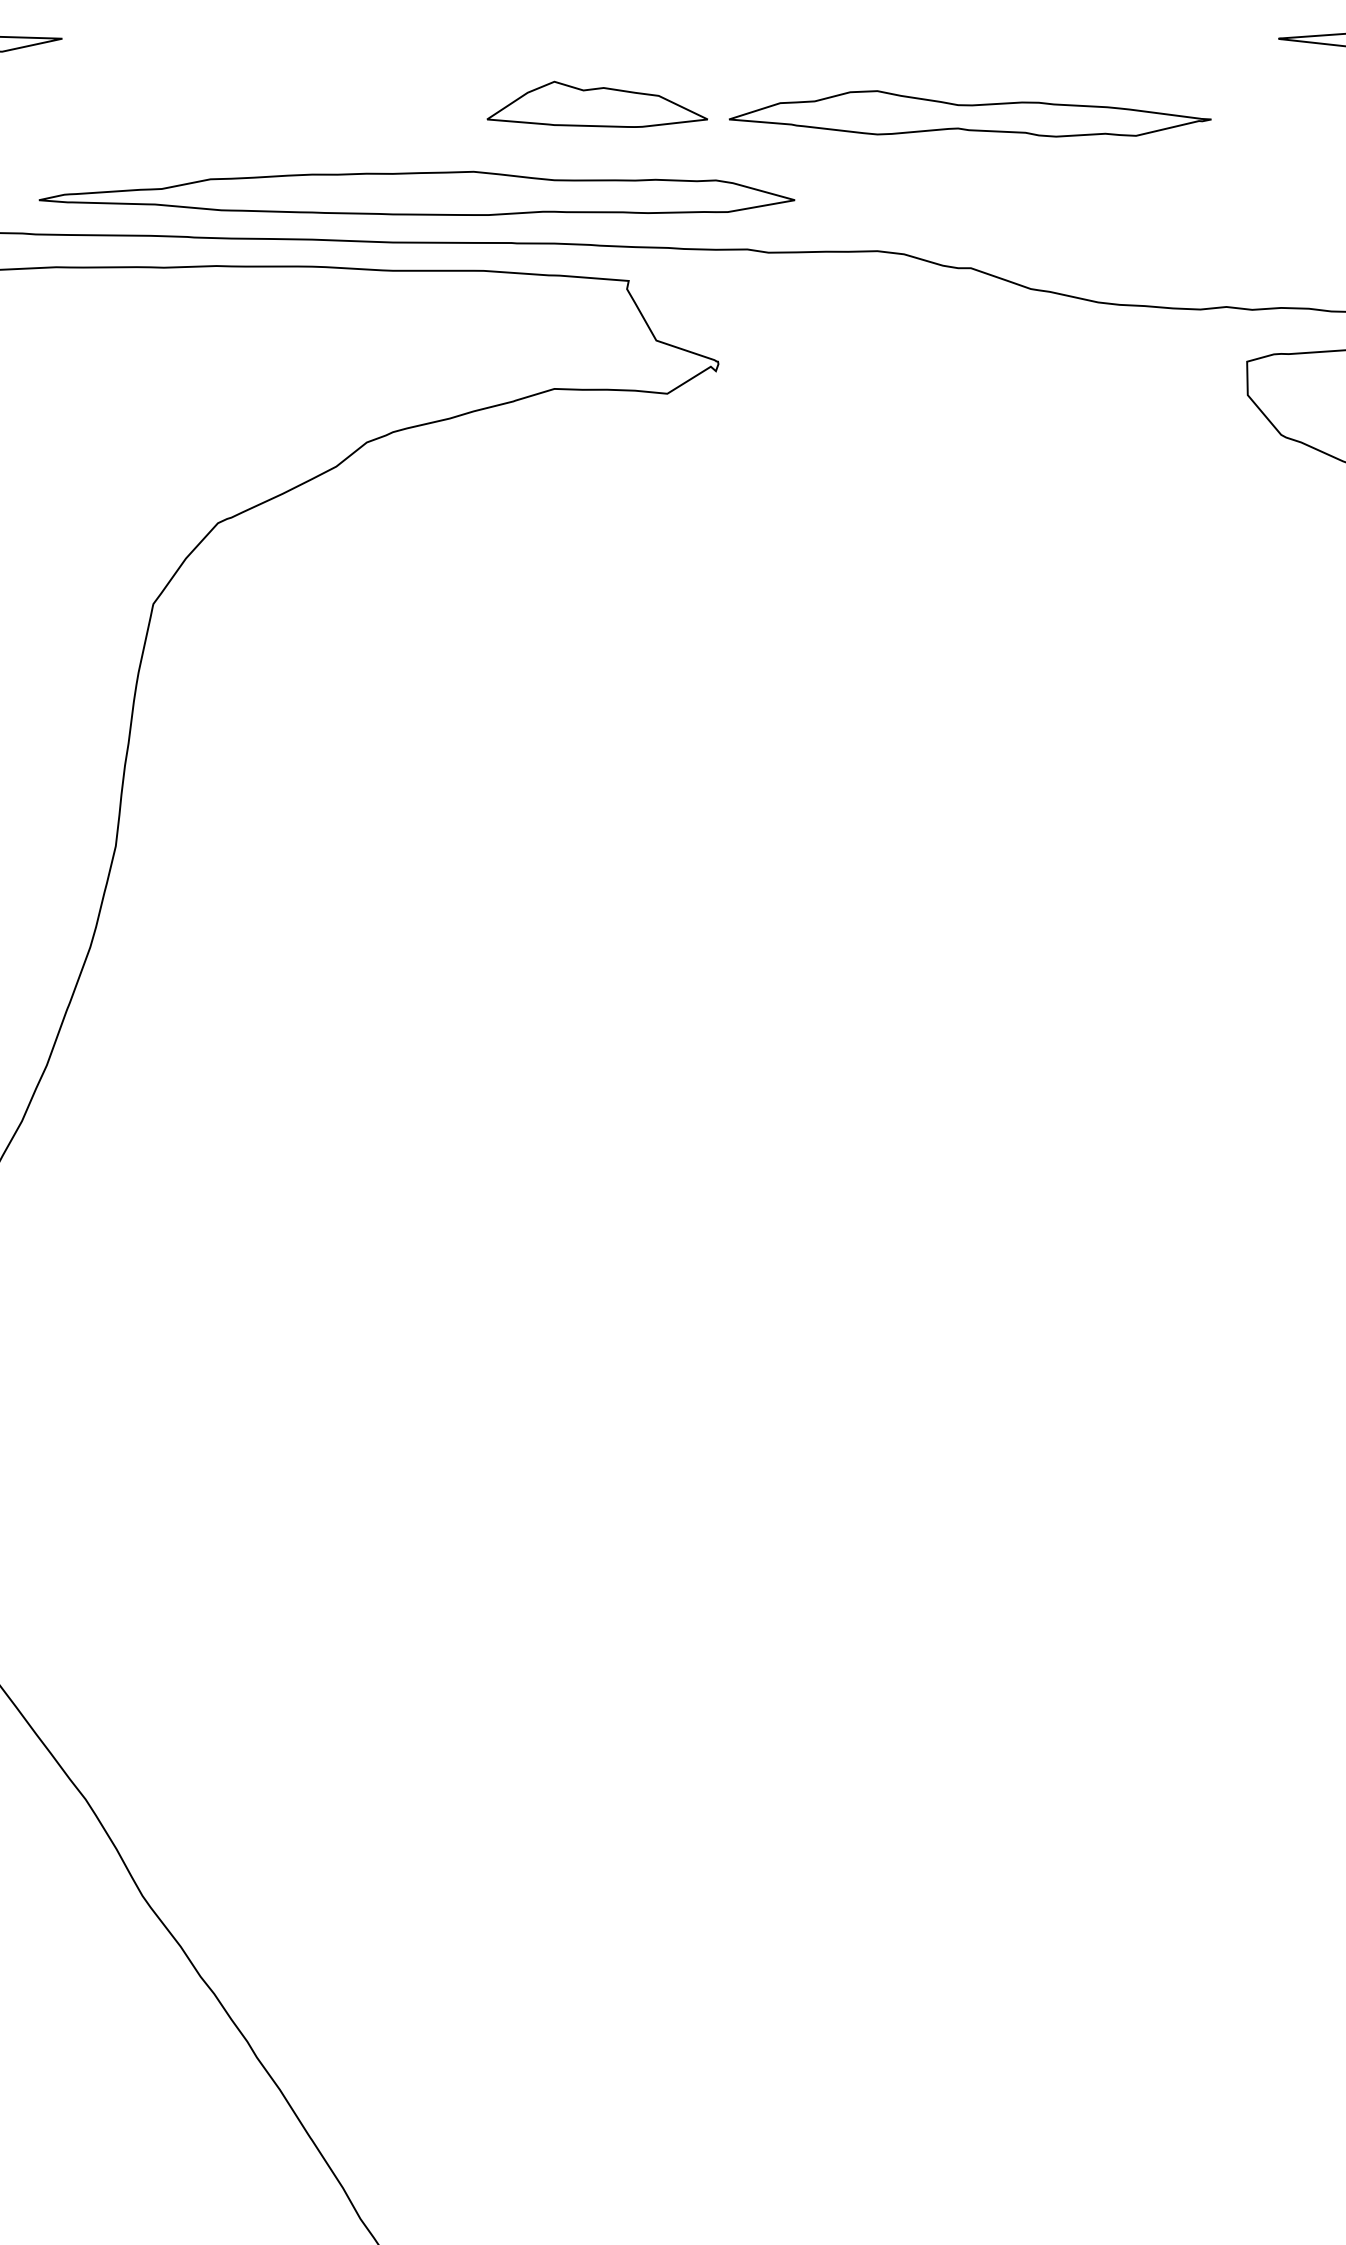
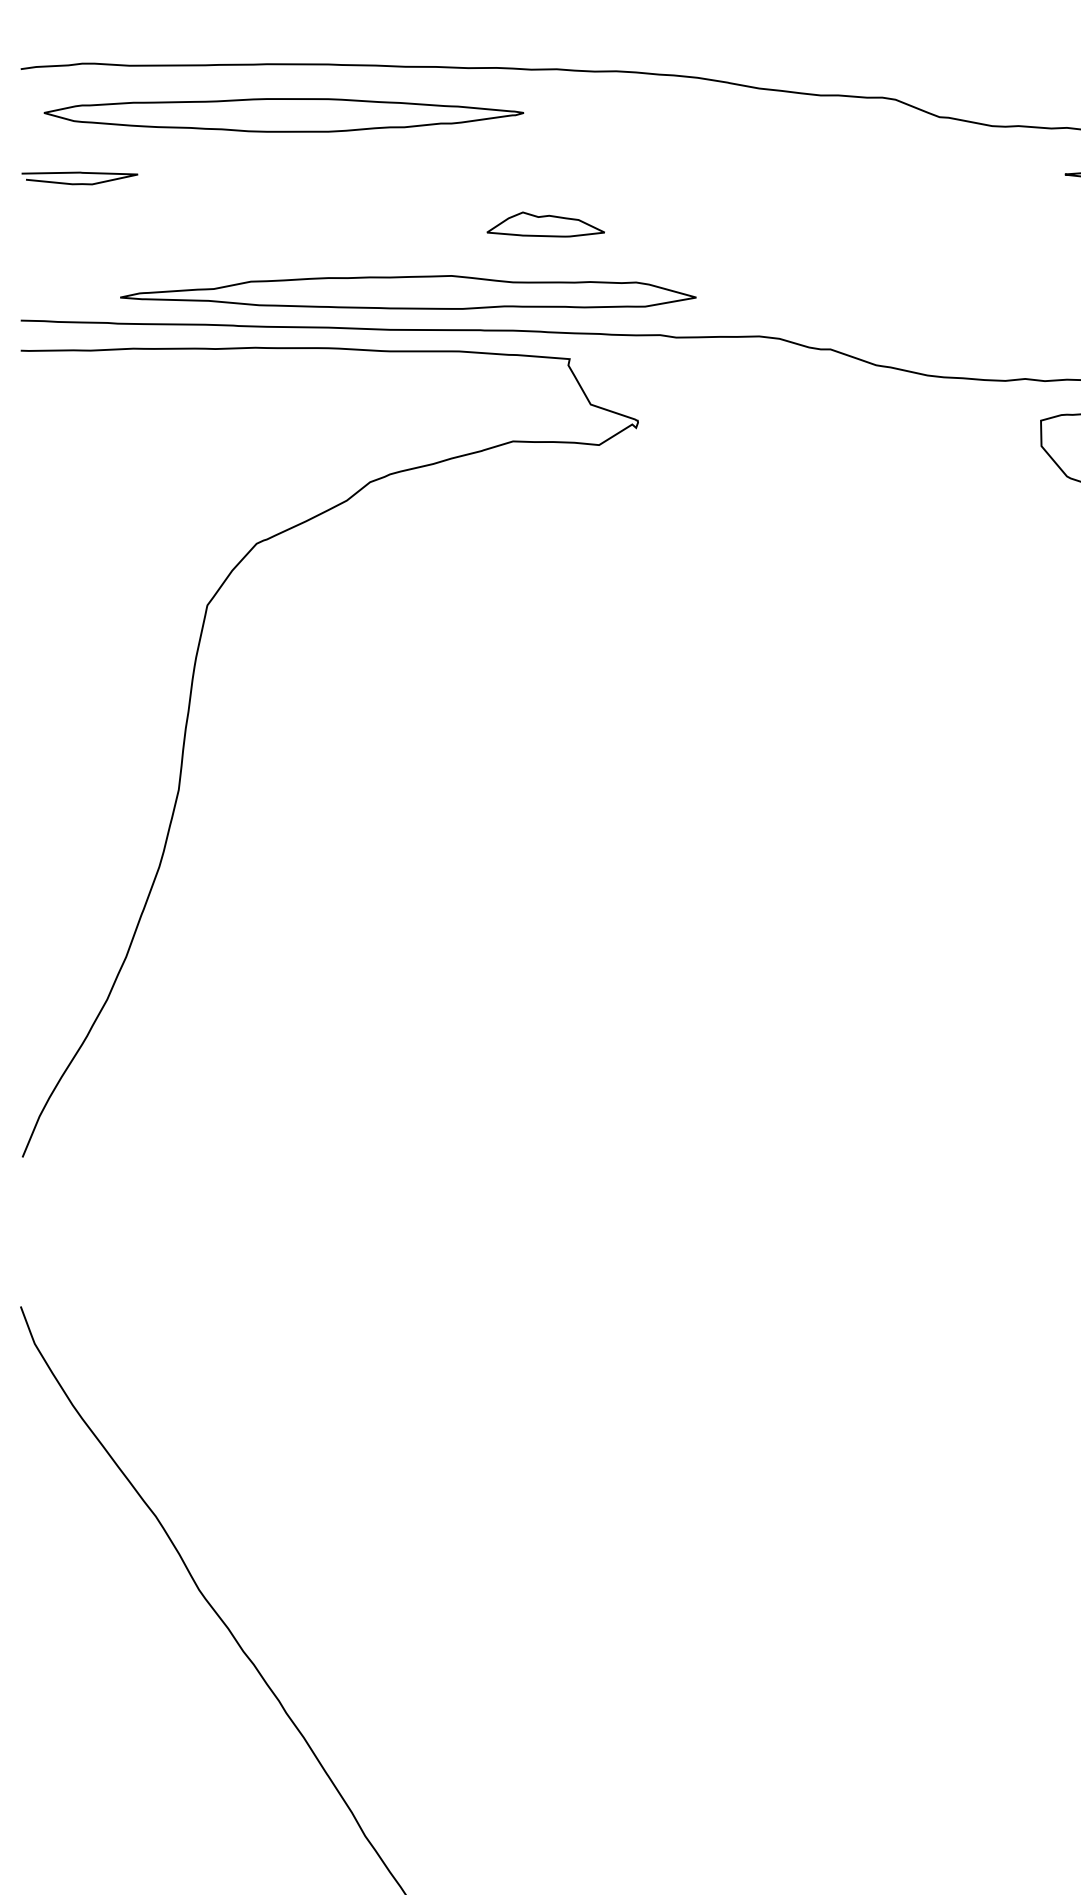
part: (596, 104) -> (545, 224), size x0.7
part: (969, 113) -> (829, 231), removed

